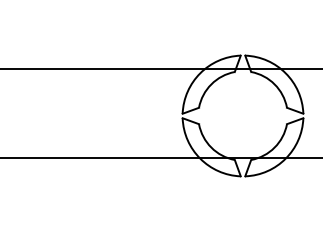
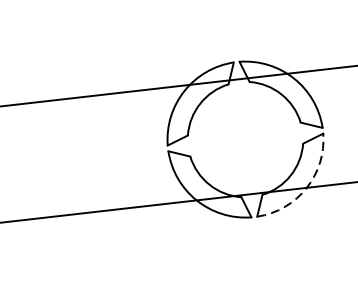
arc: (285, 158) -> (306, 187), solid -> dashed

